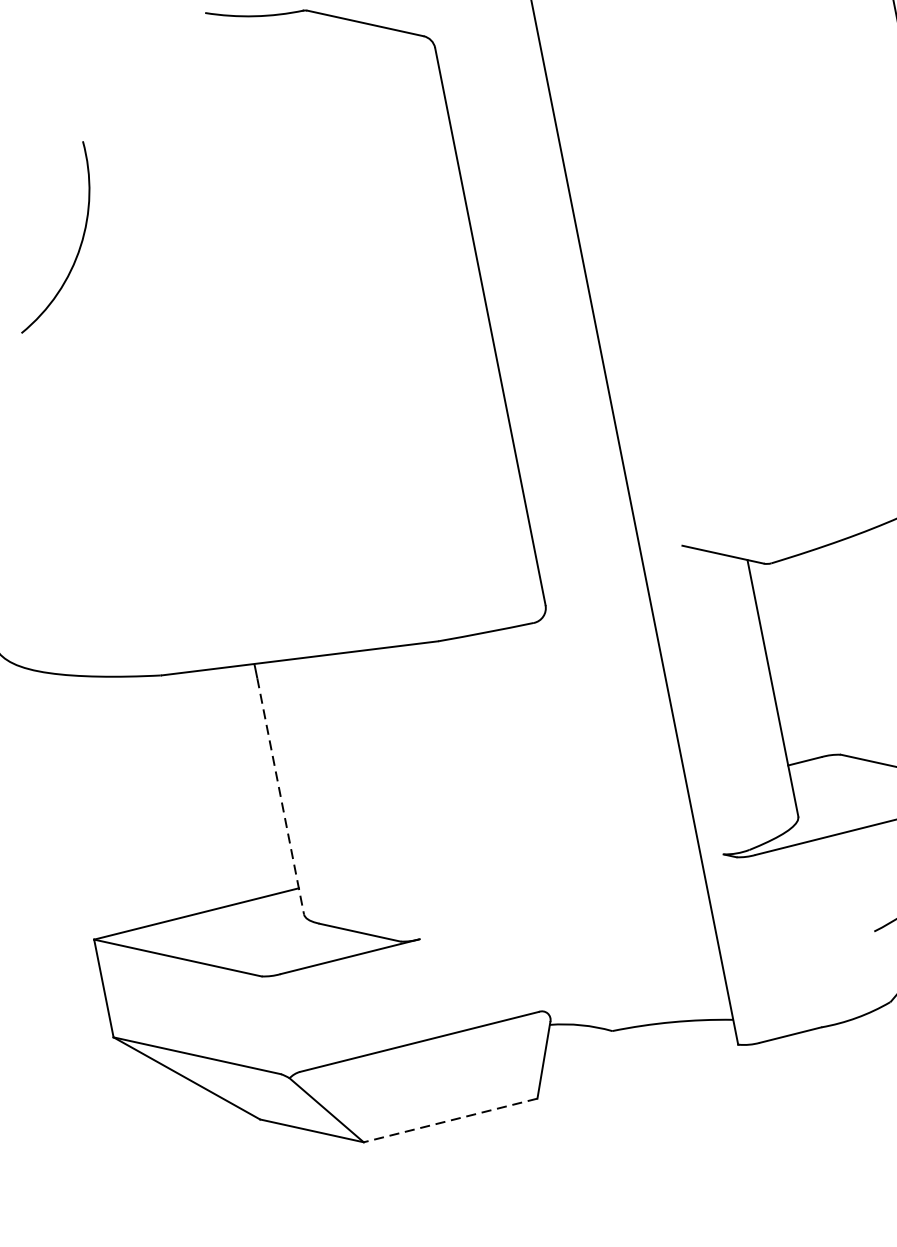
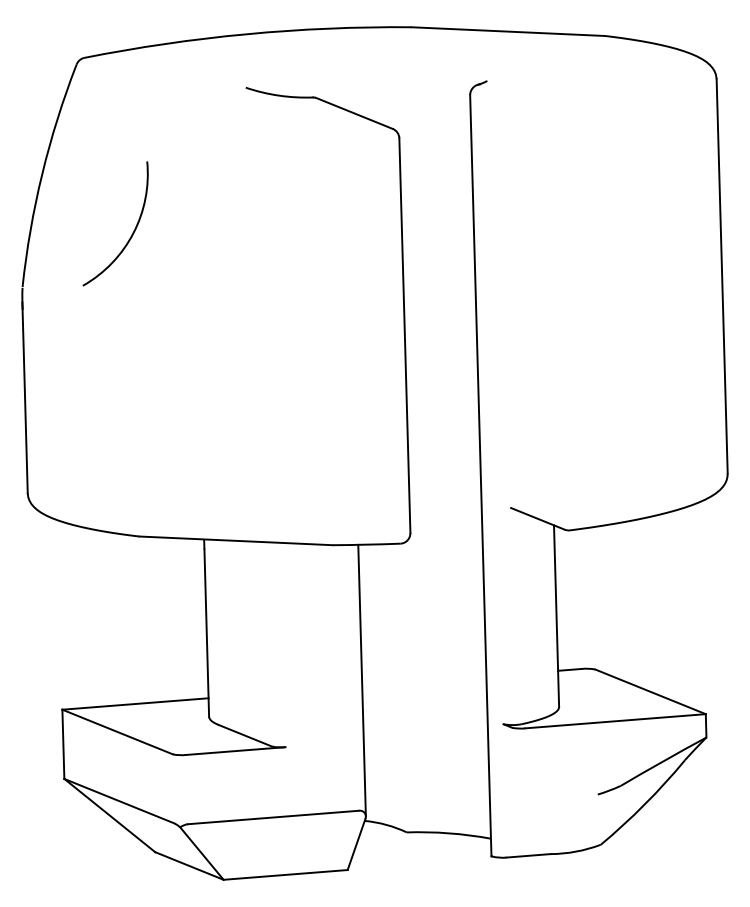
line: (280, 796) -> (206, 633), dashed -> solid
line: (511, 826) -> (361, 680), added
line: (450, 1119) -> (285, 874), dashed -> solid

